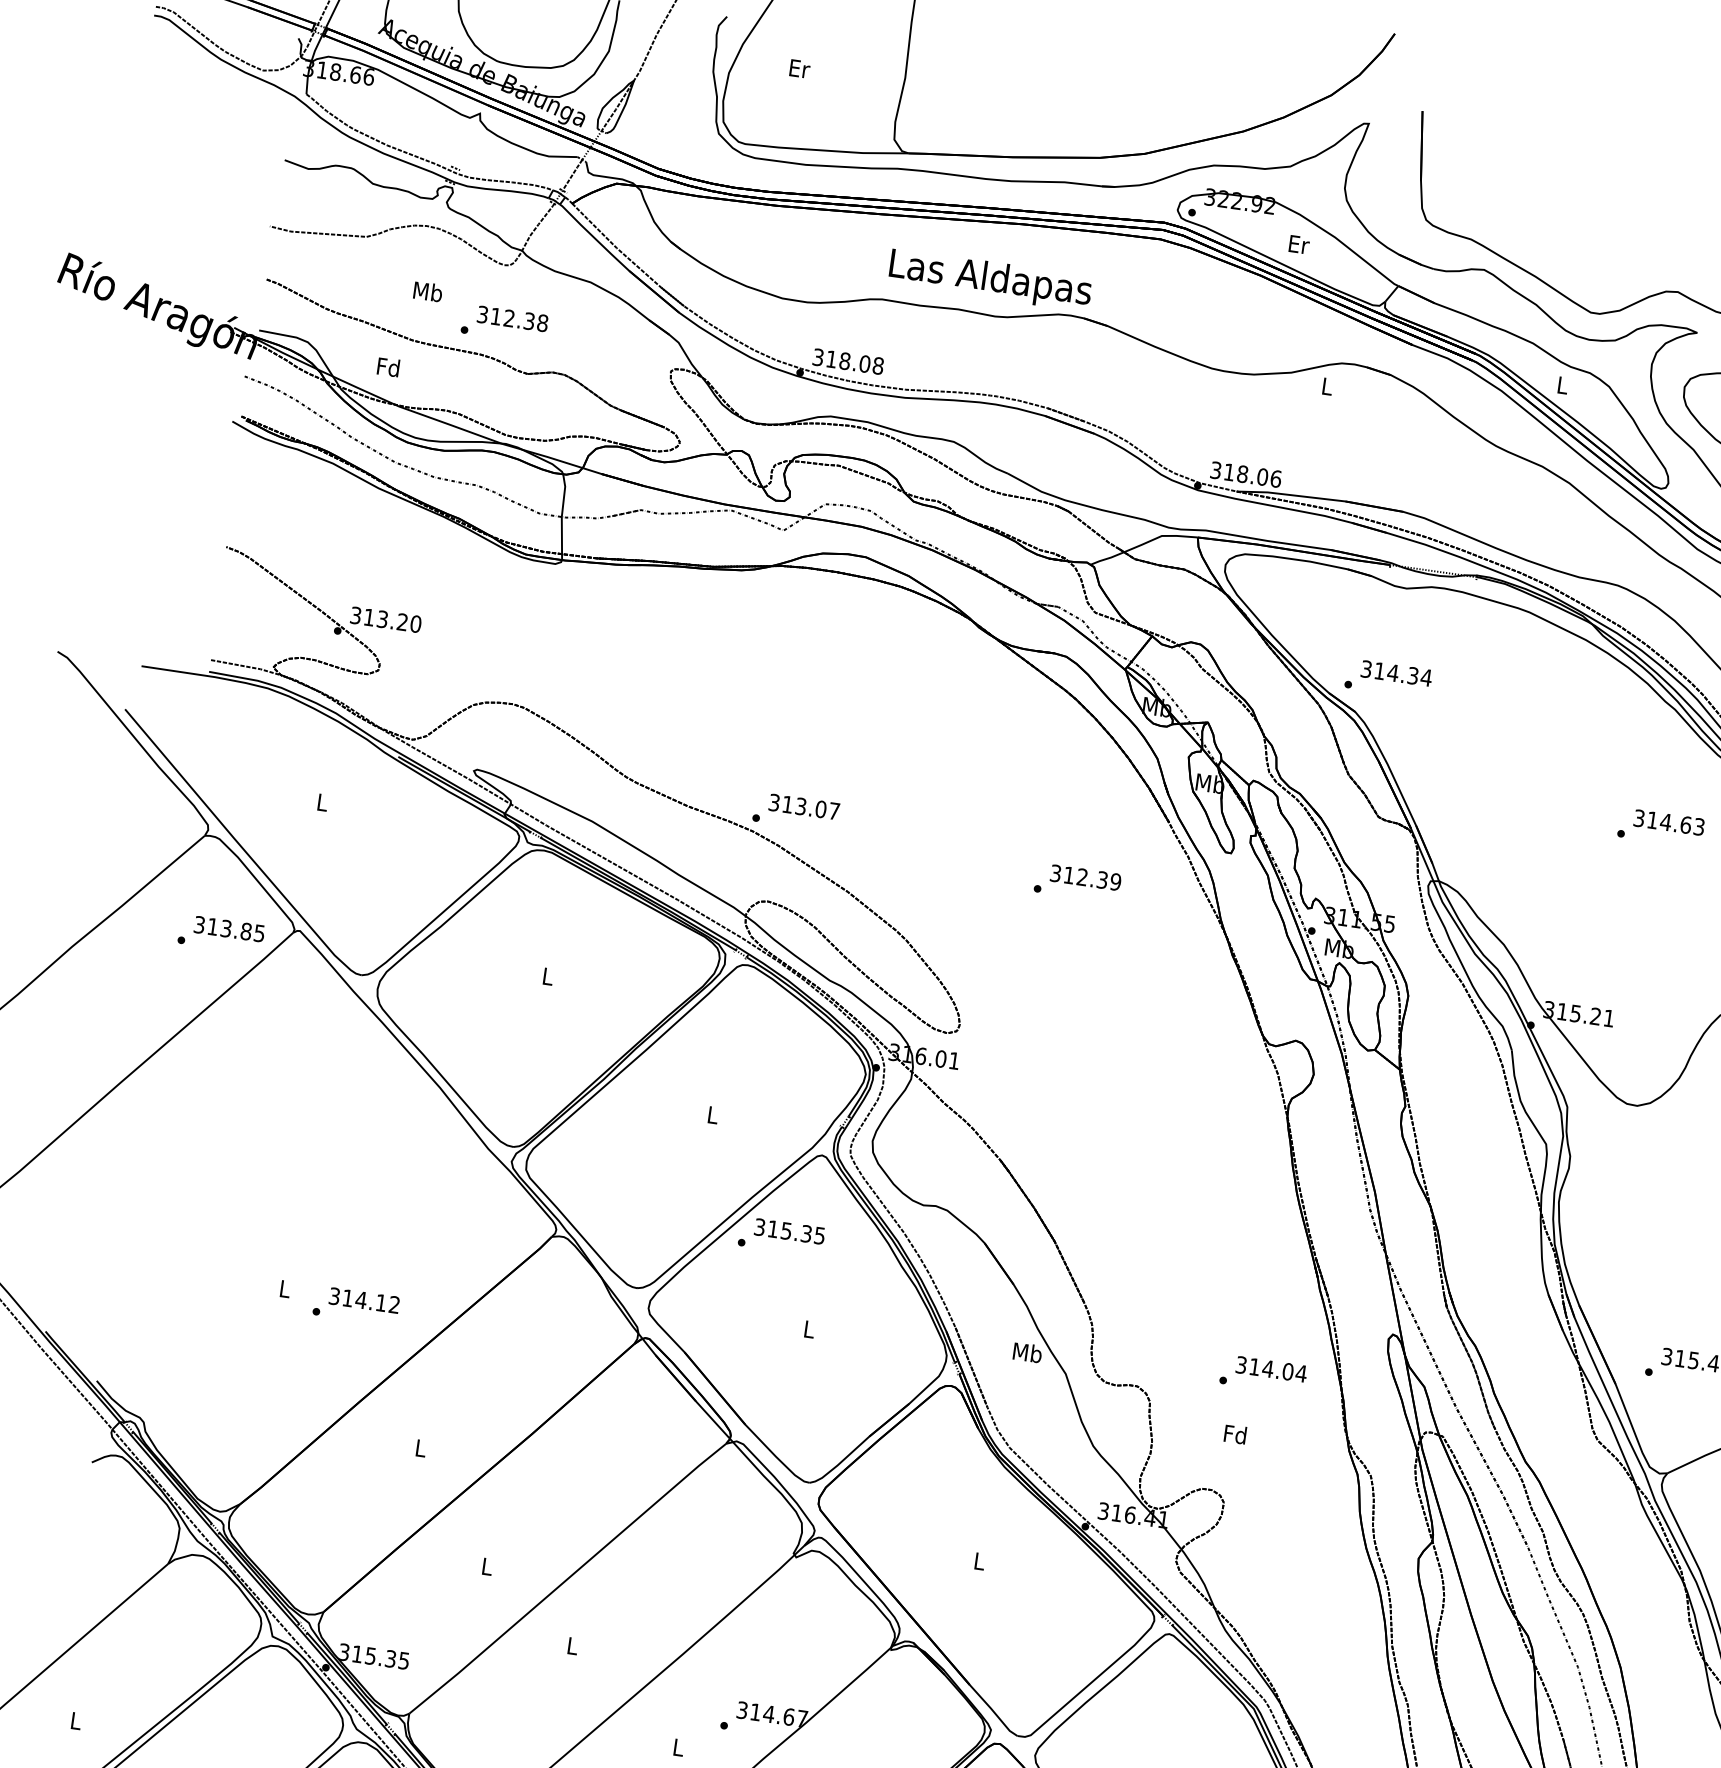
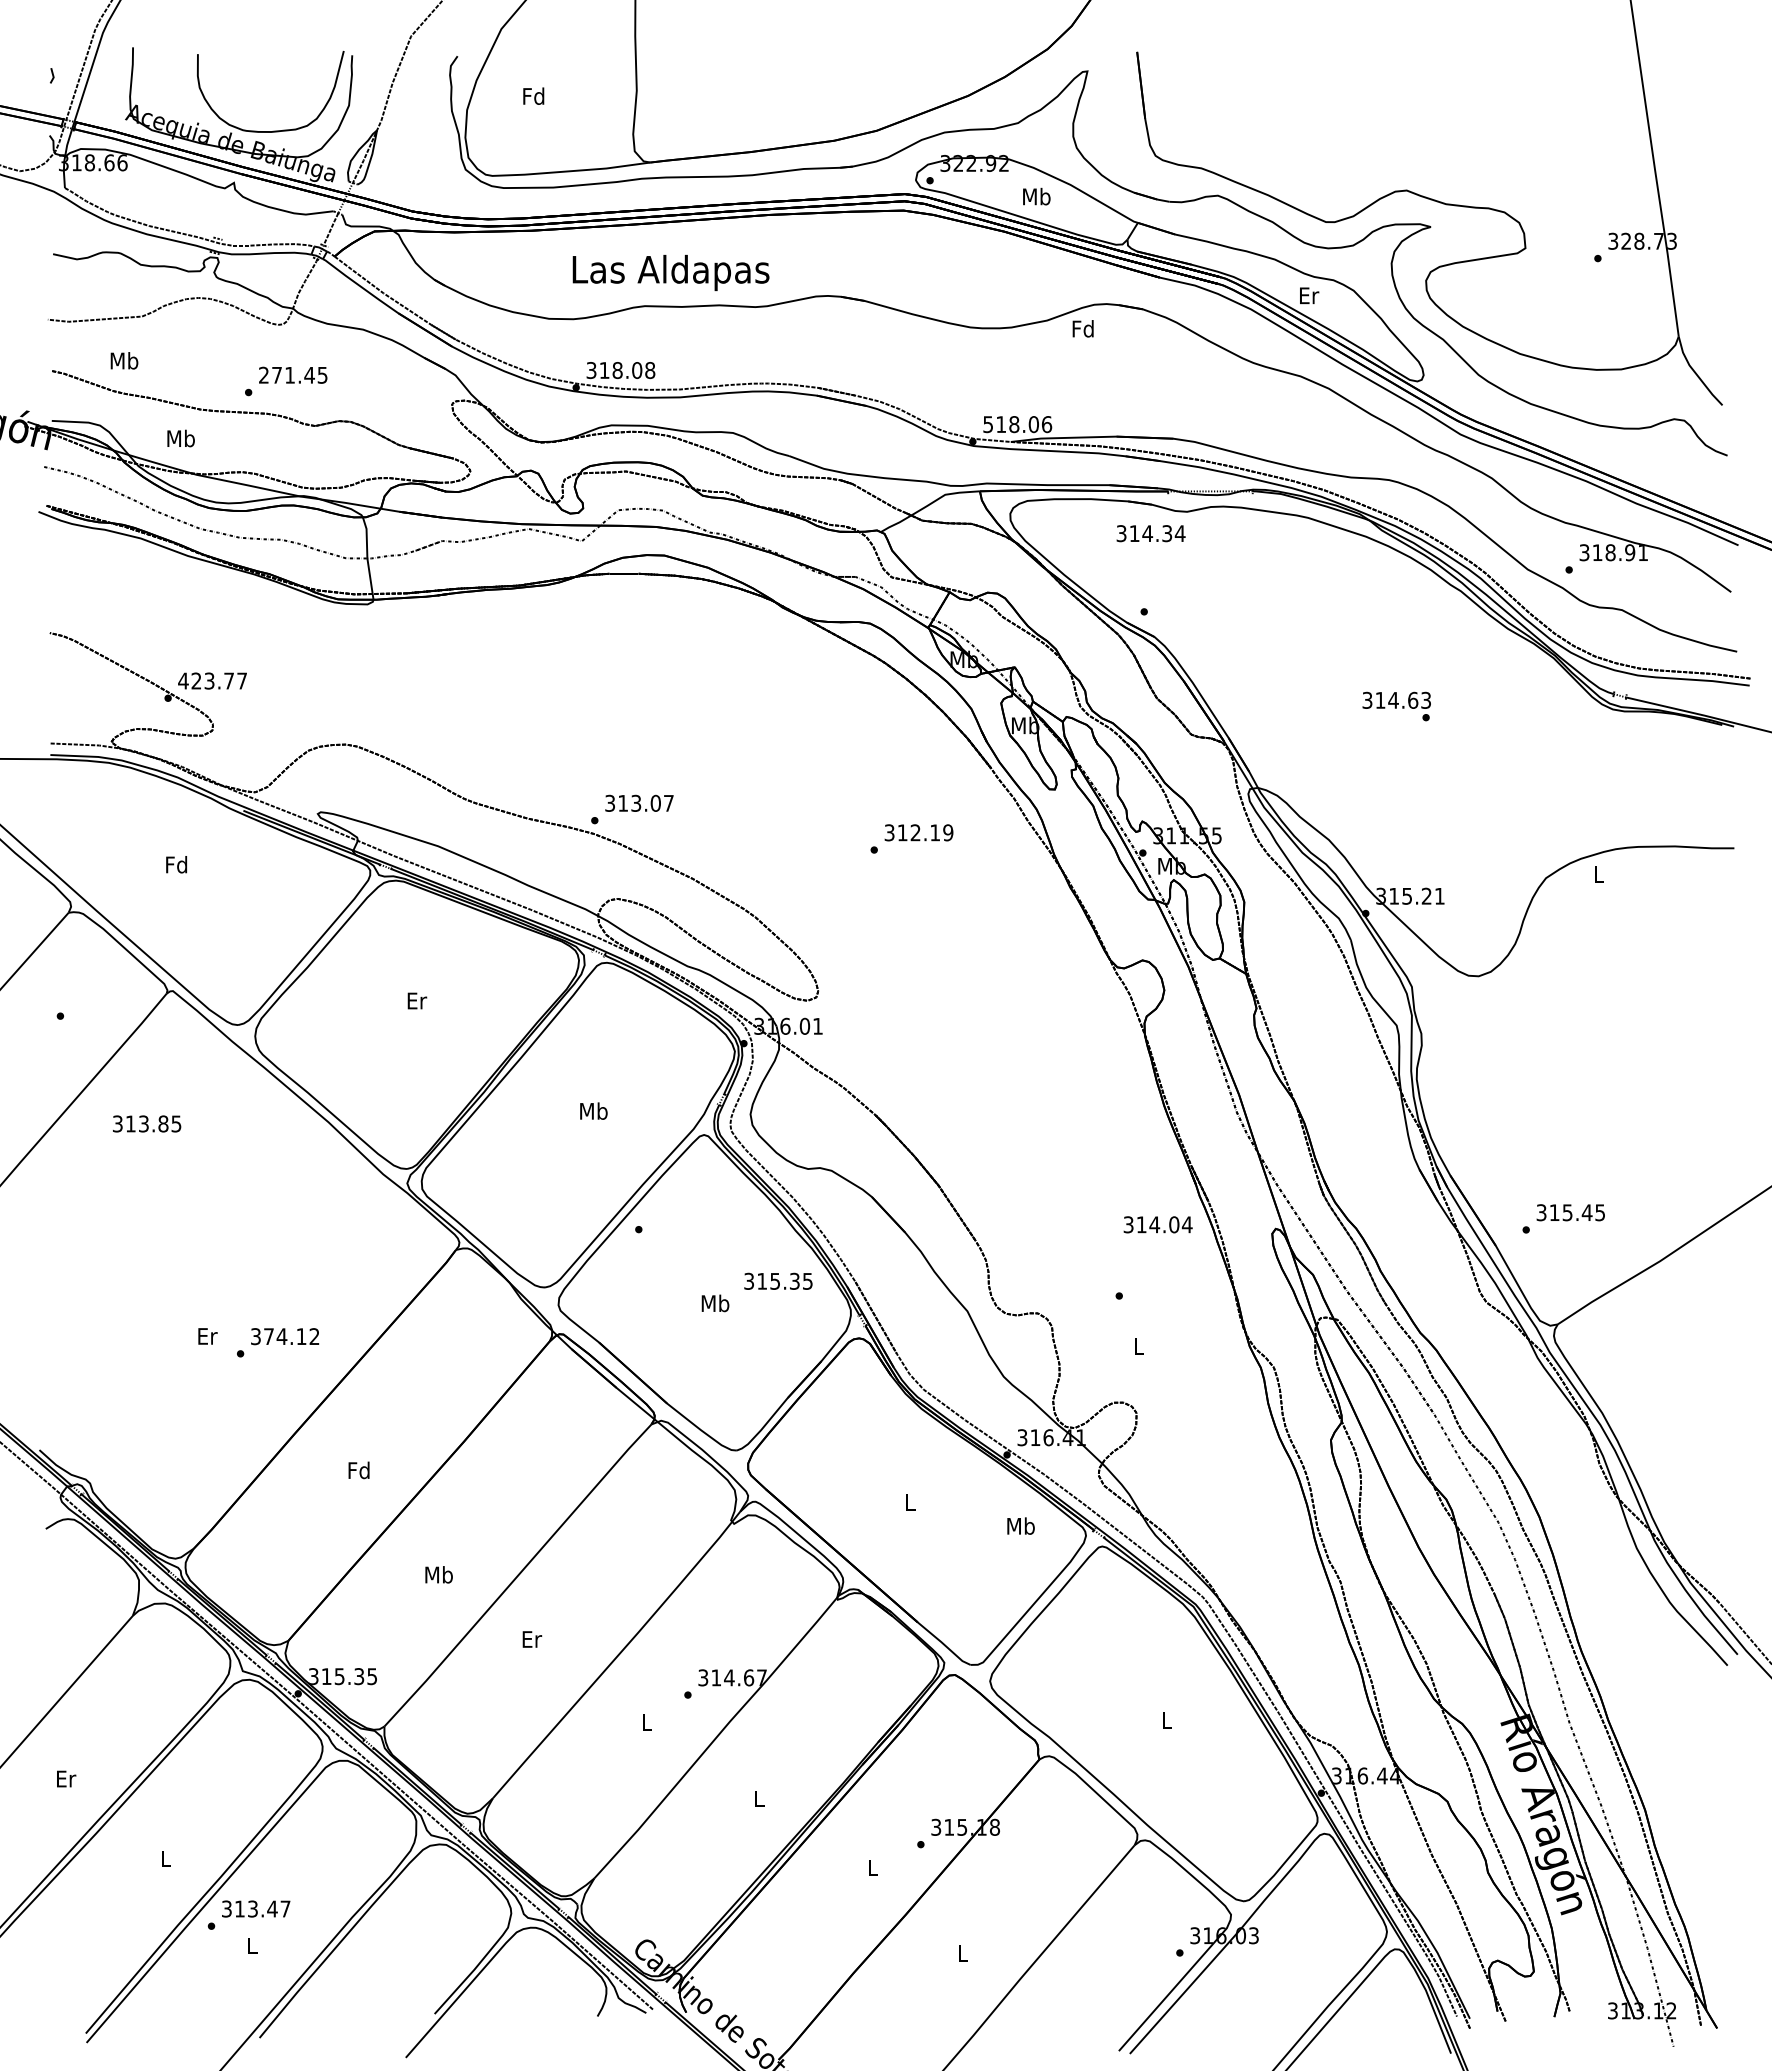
text: (798, 67) -> (533, 95), Er -> Fd
text: (1298, 244) -> (1036, 196), Er -> Mb
text: (989, 280) -> (670, 273), moved
text: (428, 291) -> (124, 360), moved
text: (513, 318) -> (293, 374), 312.38 -> 271.45
text: (388, 367) -> (180, 438), Fd -> Mb
text: (1326, 385) -> (1082, 328), L -> Fd
text: (1563, 385) -> (1309, 295), L -> Er
text: (1216, 470) -> (988, 424), 318.06 -> 518.06
text: (385, 619) -> (212, 680), 313.20 -> 423.77
text: (1396, 673) -> (1150, 533), moved
text: (322, 802) -> (176, 864), L -> Fd
text: (1669, 821) -> (1396, 699), moved
text: (1102, 879) -> (935, 832), 312.39 -> 312.19
text: (230, 928) -> (147, 1123), moved
text: (548, 976) -> (417, 1000), L -> Er
text: (712, 1114) -> (593, 1110), L -> Mb
text: (789, 1230) -> (778, 1280), moved
text: (285, 1289) -> (207, 1336), L -> Er
text: (347, 1298) -> (268, 1336), 314.12 -> 374.12
text: (809, 1329) -> (715, 1303), L -> Mb
text: (1027, 1352) -> (1020, 1525), moved
text: (1270, 1369) -> (1157, 1224), moved
text: (1234, 1433) -> (1137, 1345), Fd -> L
text: (420, 1448) -> (358, 1470), L -> Fd
text: (486, 1566) -> (438, 1574), L -> Mb
text: (573, 1646) -> (532, 1639), L -> Er
text: (76, 1720) -> (66, 1778), L -> Er

